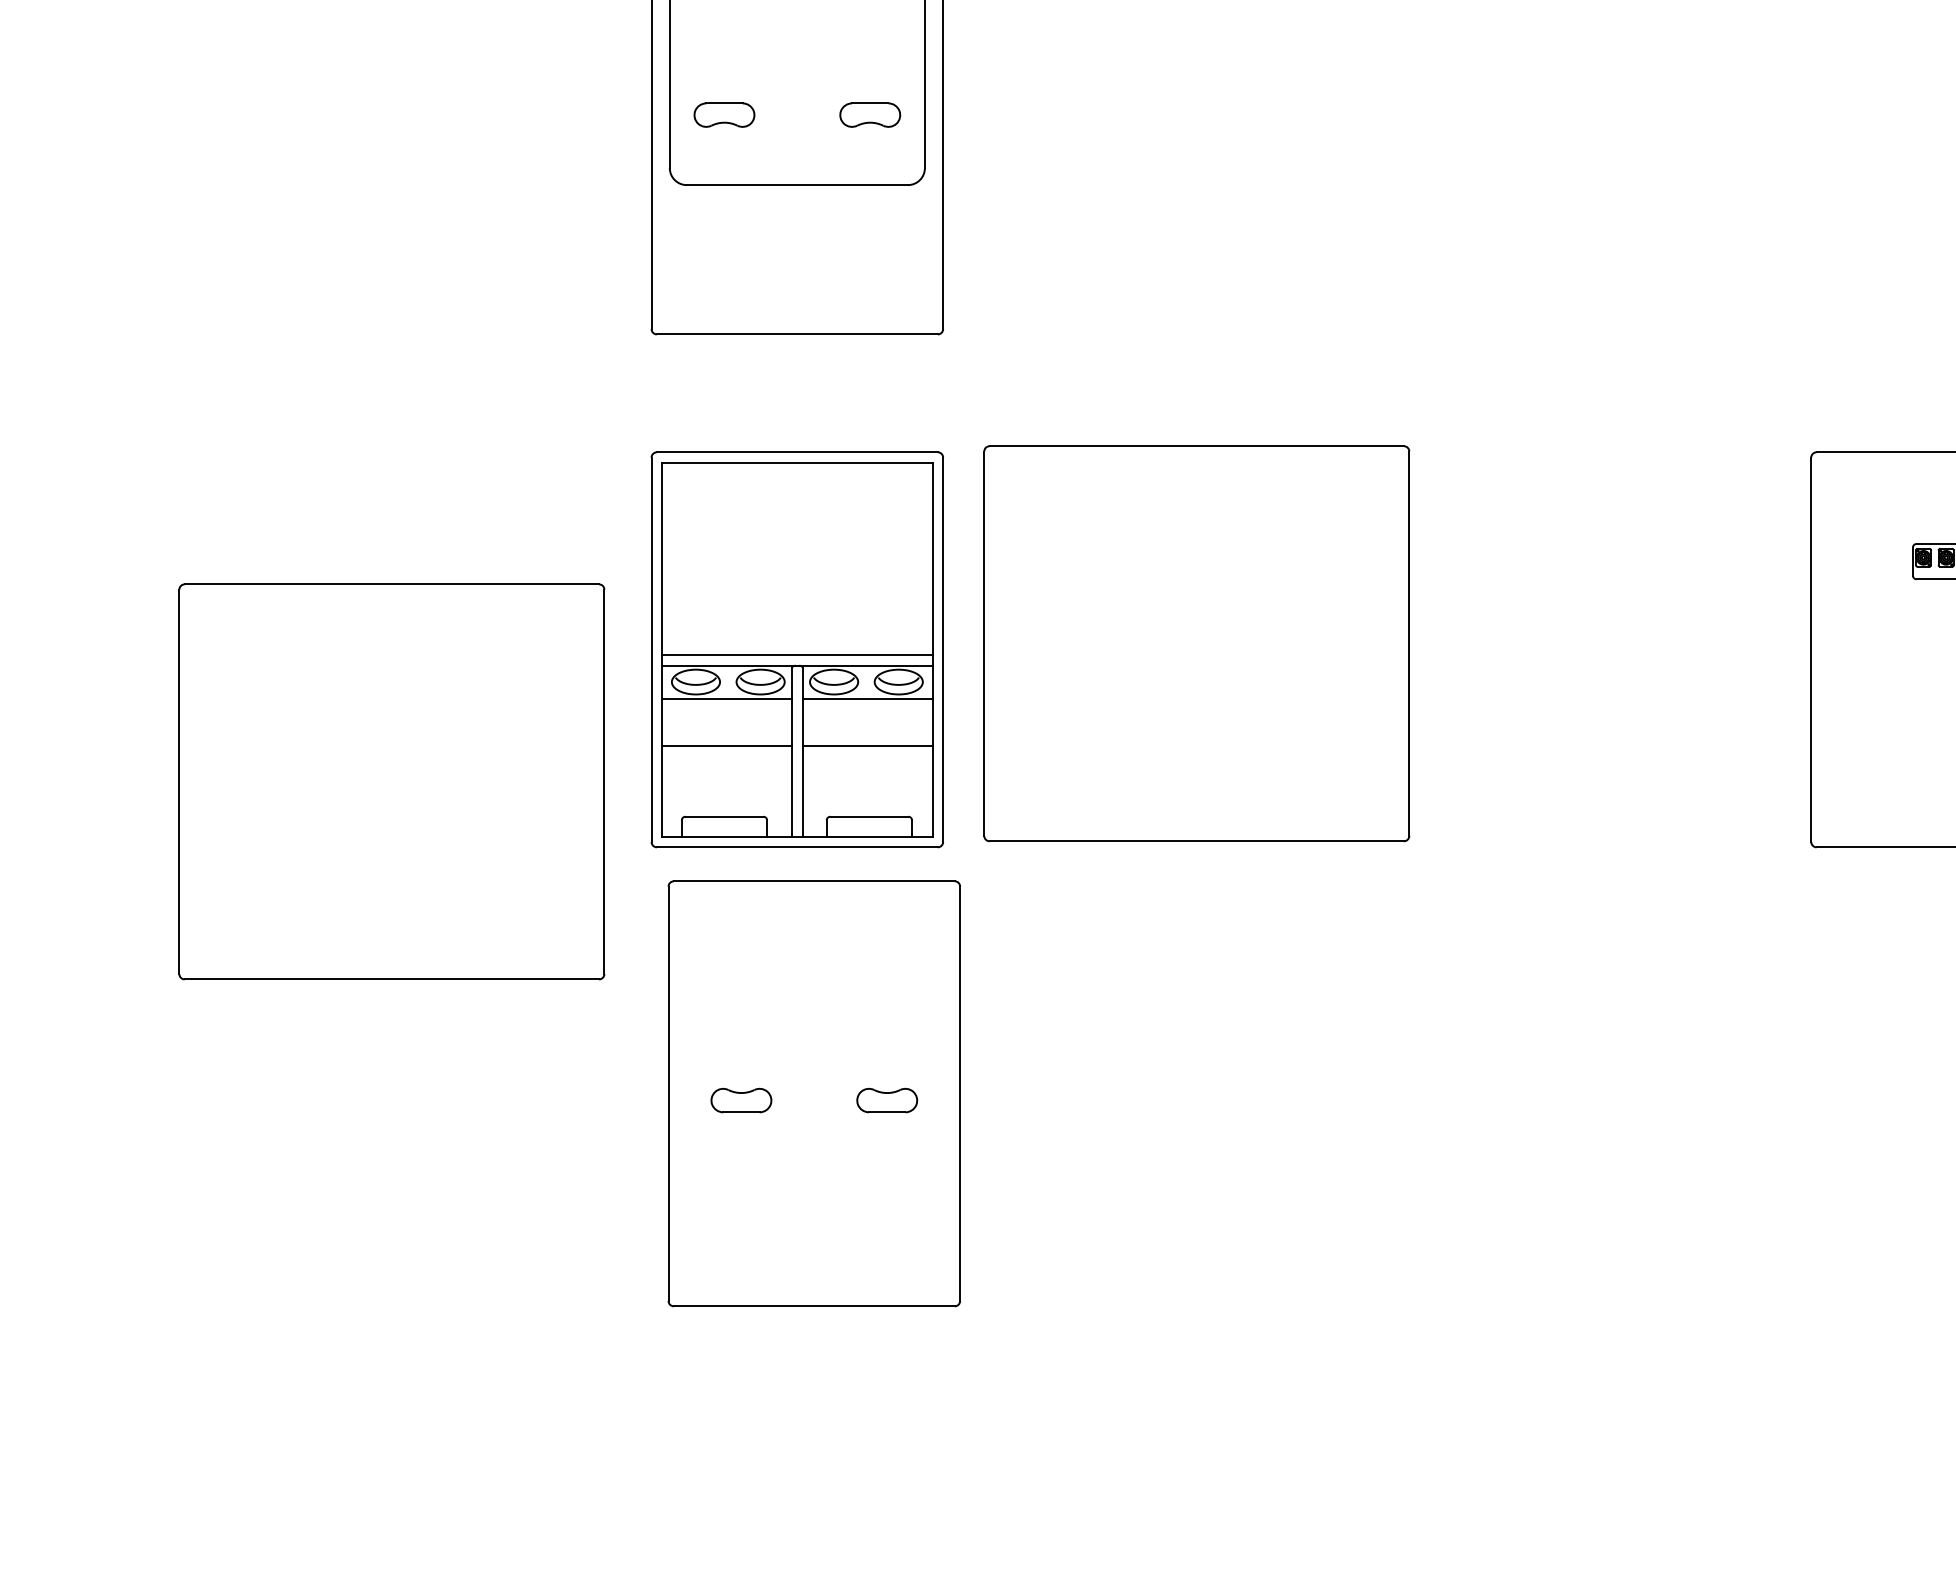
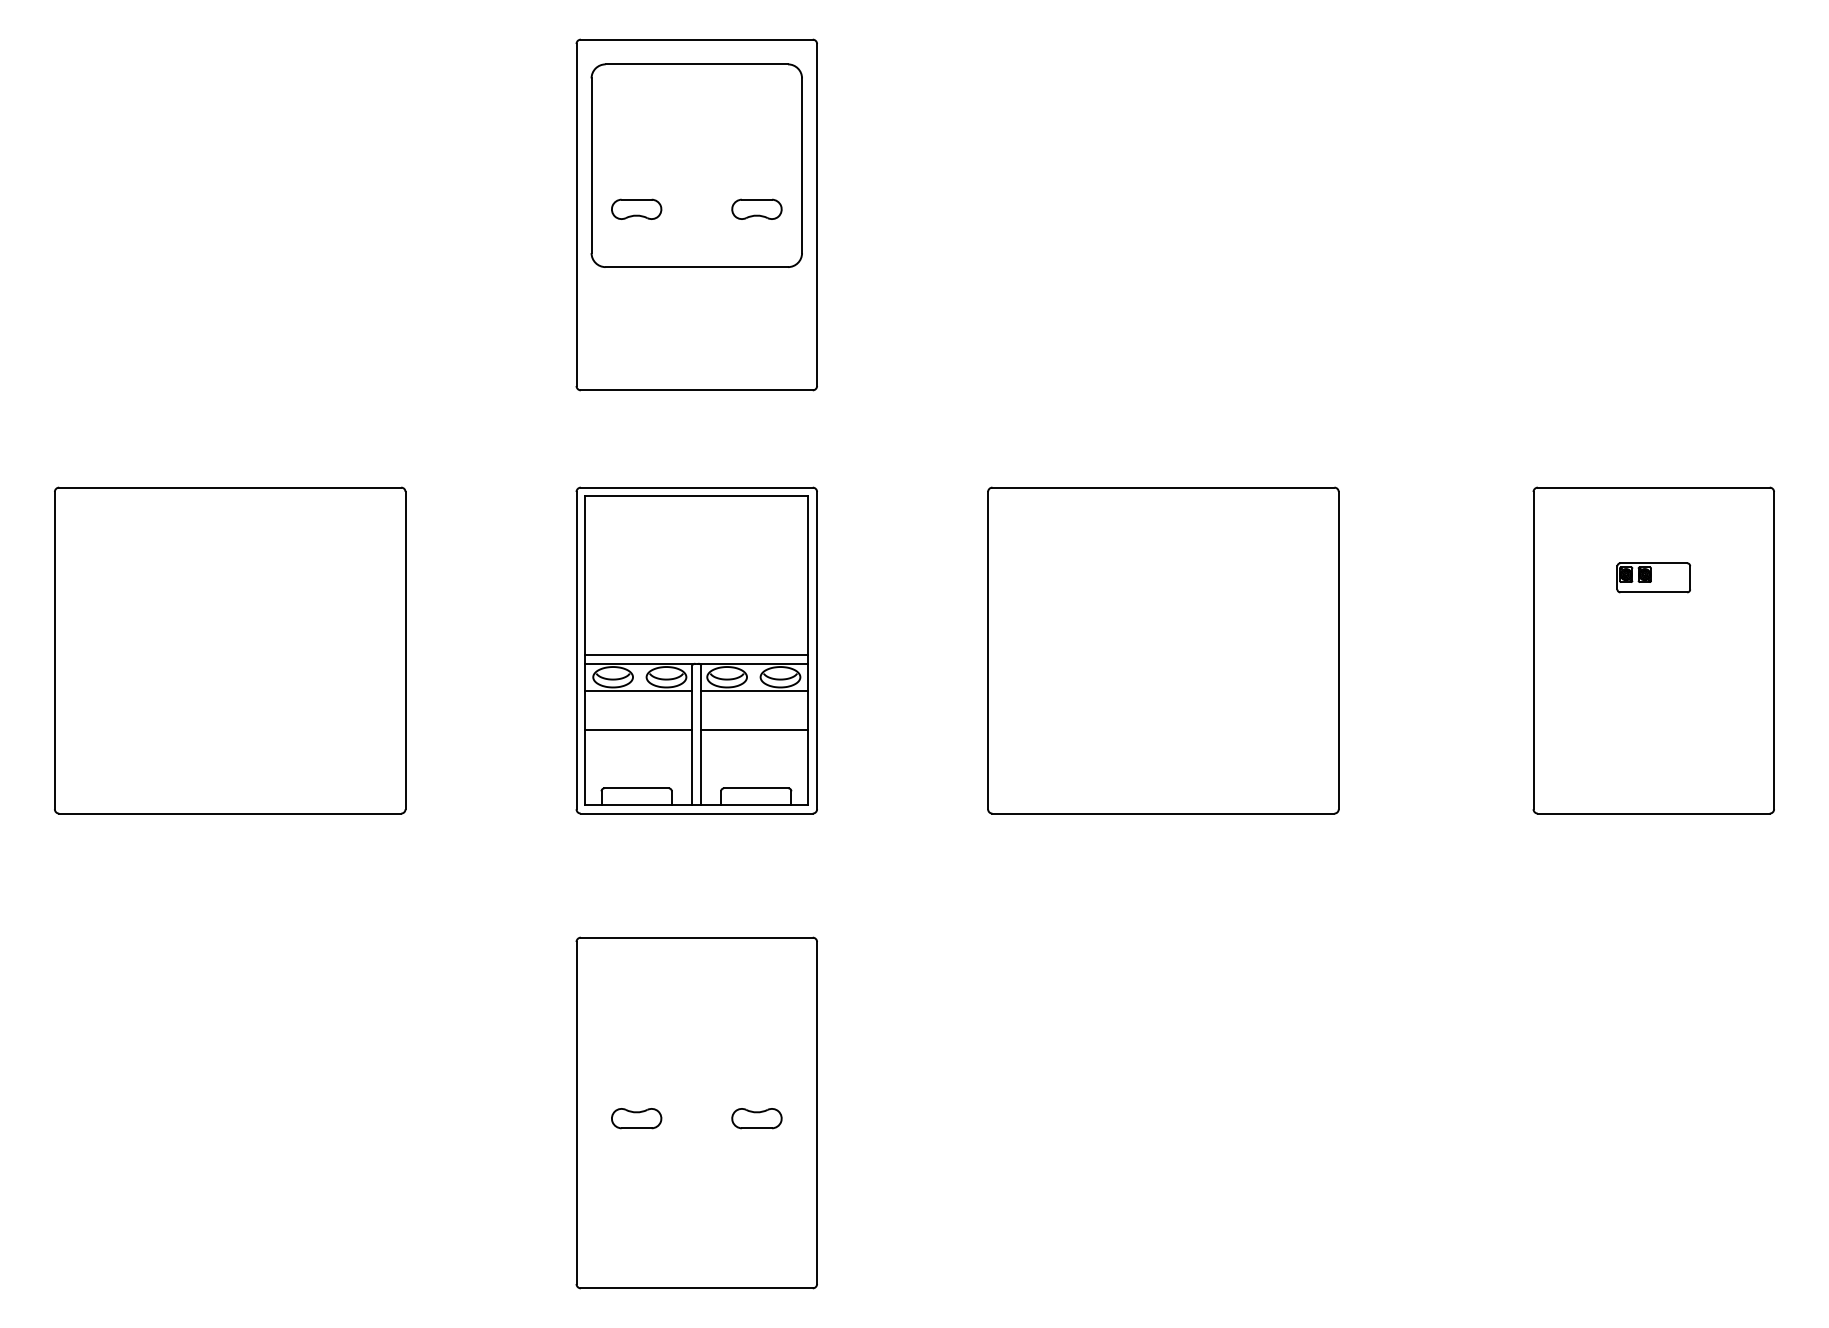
part: (1196, 643) -> (1163, 650), moved
part: (392, 781) -> (230, 650), moved
part: (813, 1093) -> (696, 1112), moved

